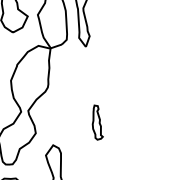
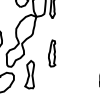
part: (96, 122) -> (52, 53), size x1.67

